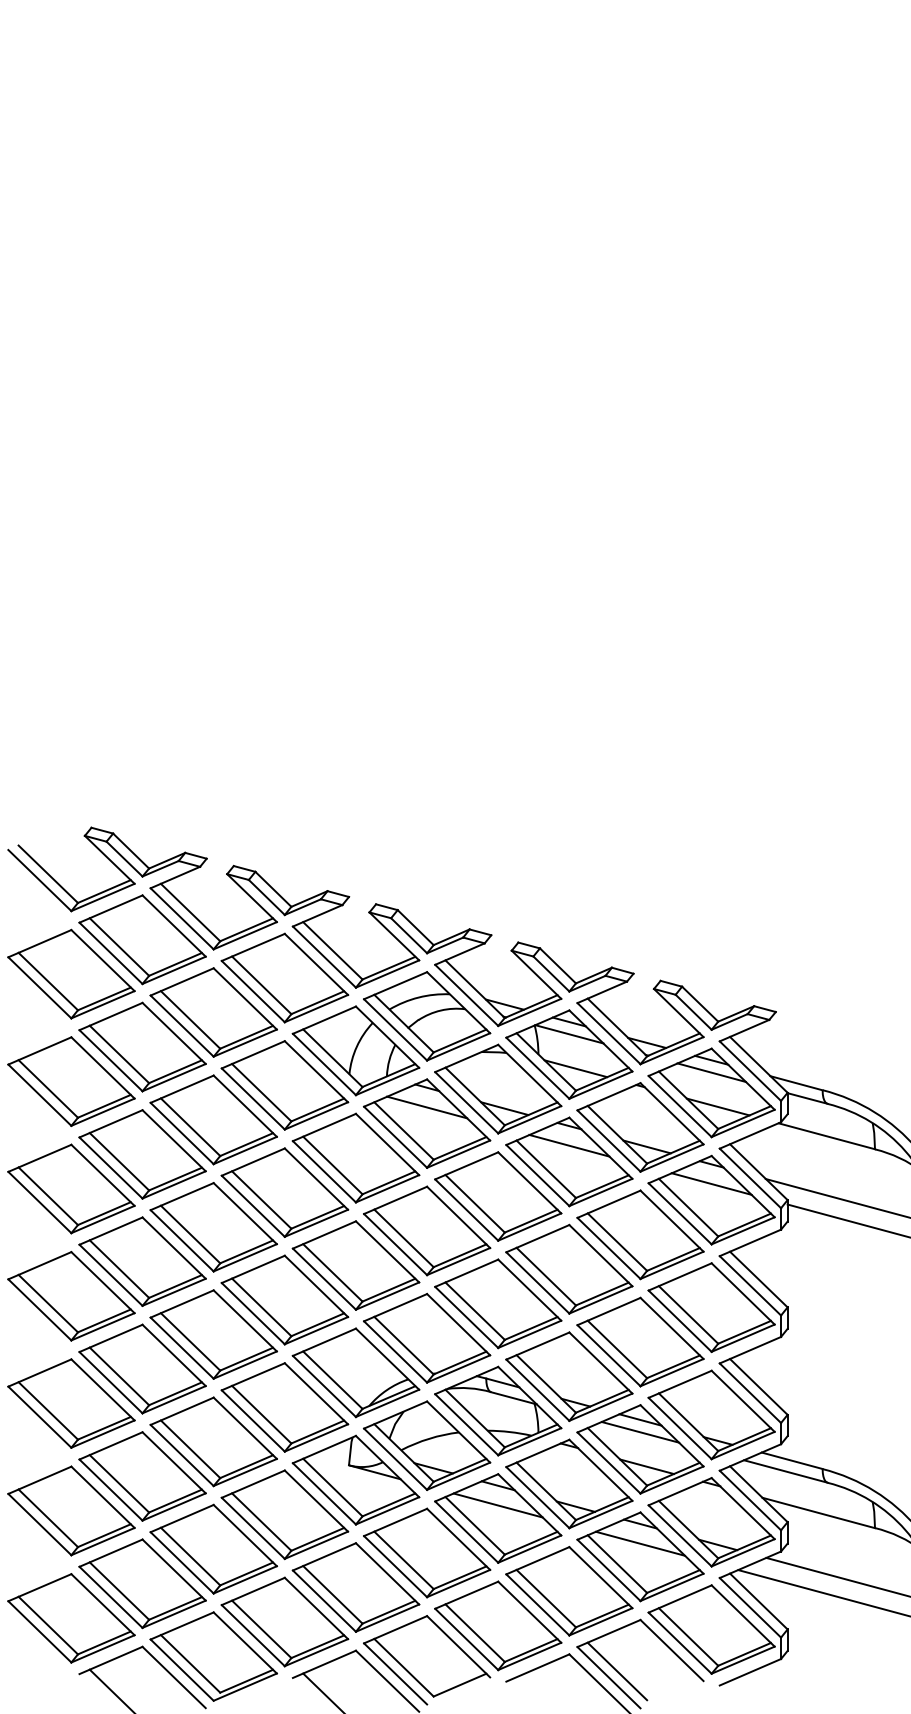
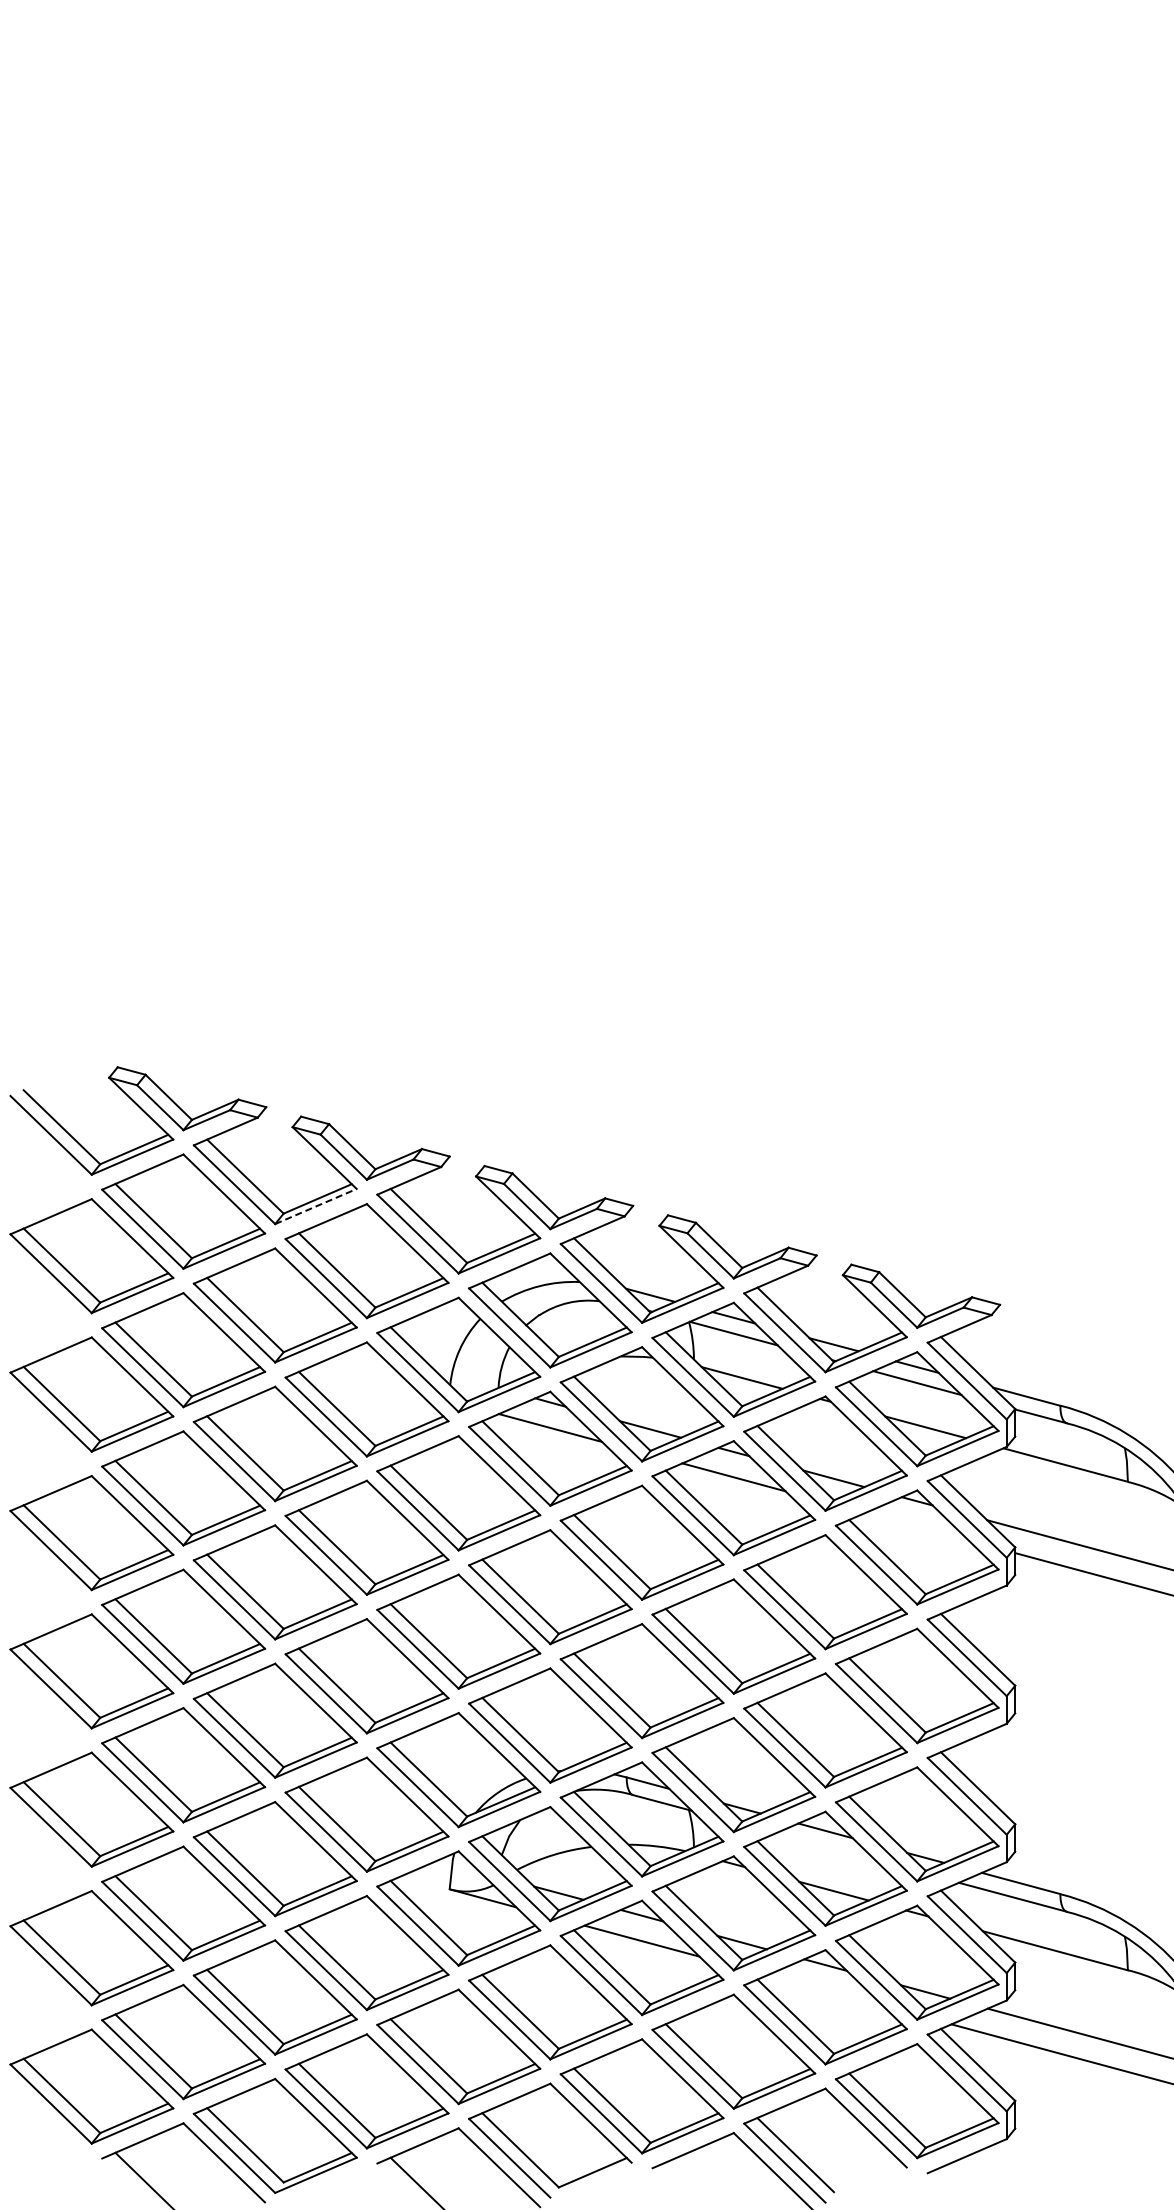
line: (245, 935) -> (316, 1206), solid -> dashed
line: (711, 1183) -> (916, 1526), removed
line: (640, 1432) -> (825, 1846), removed
line: (640, 1543) -> (825, 1990), removed

